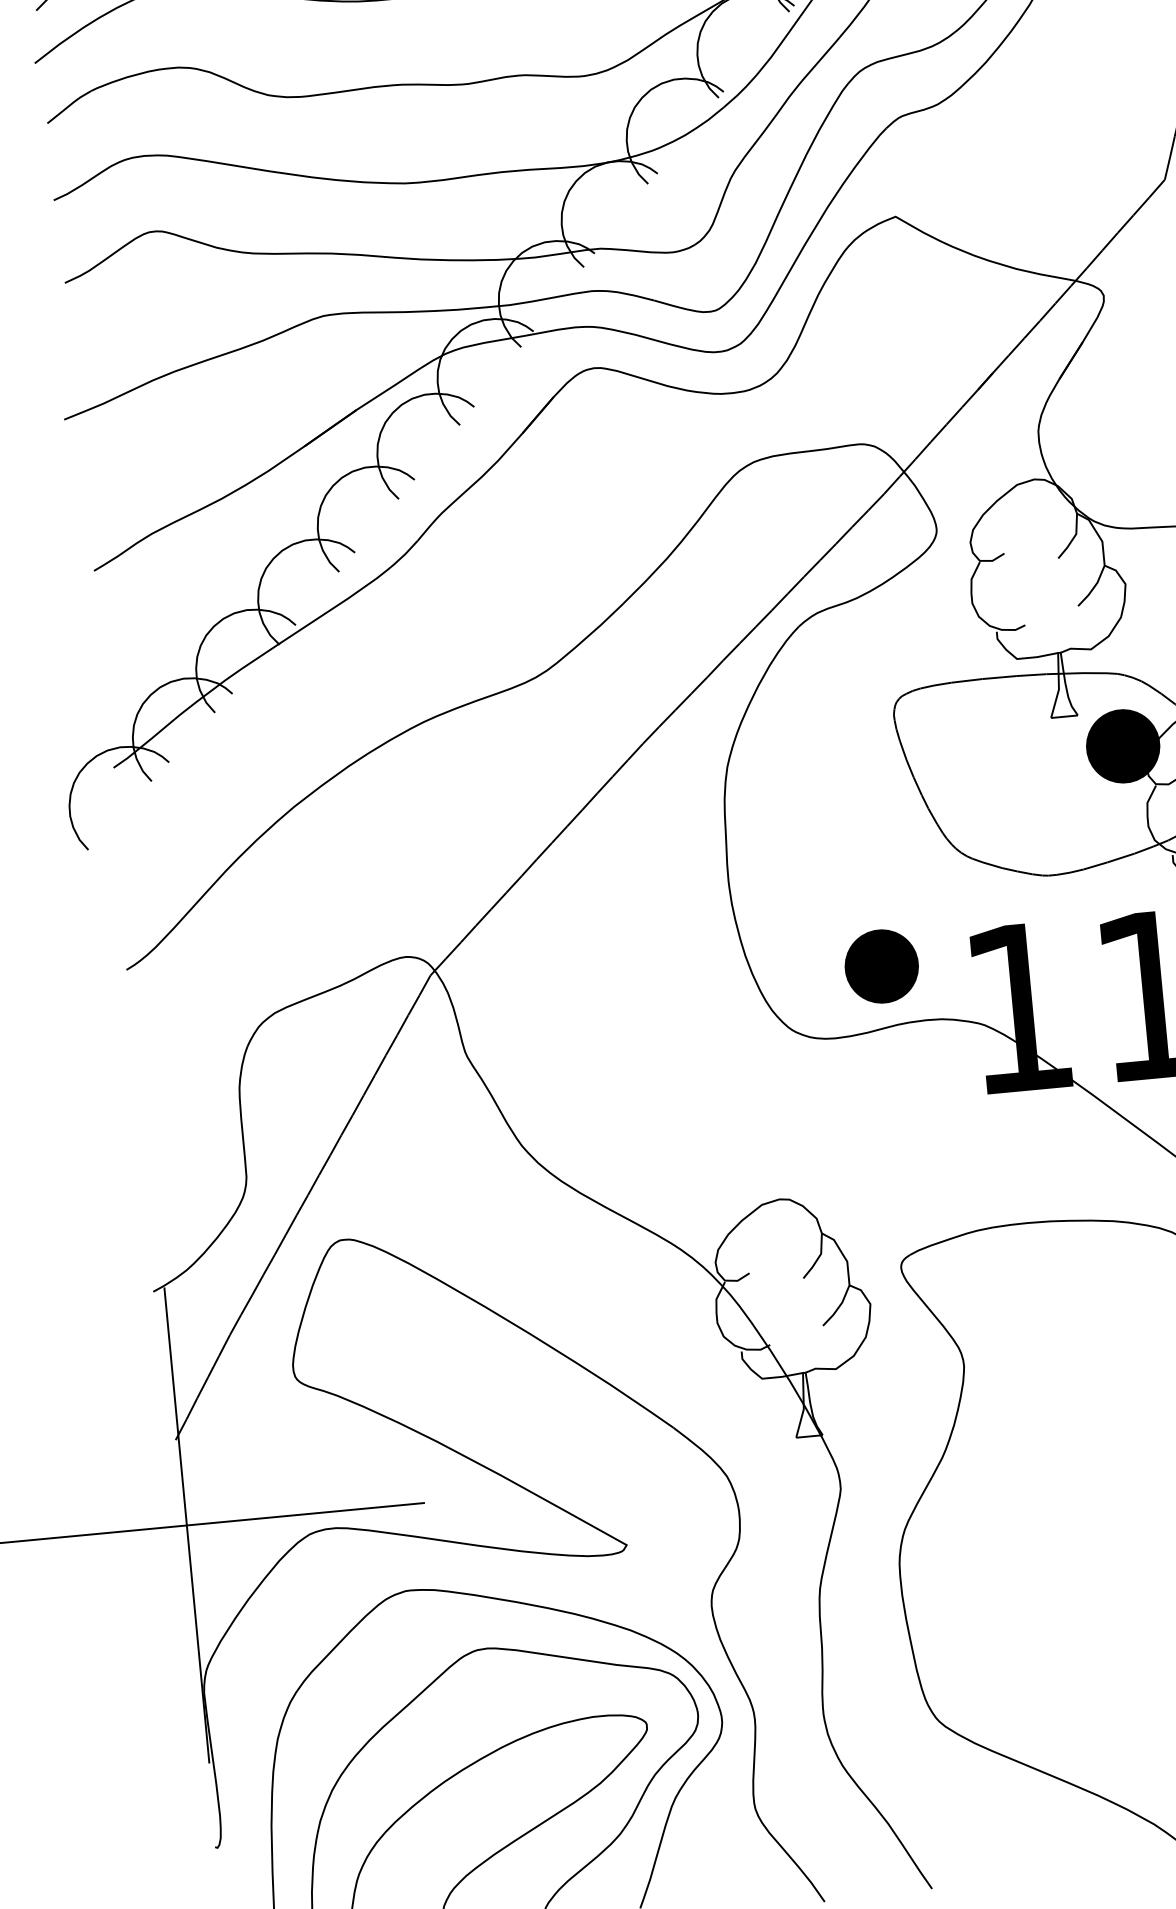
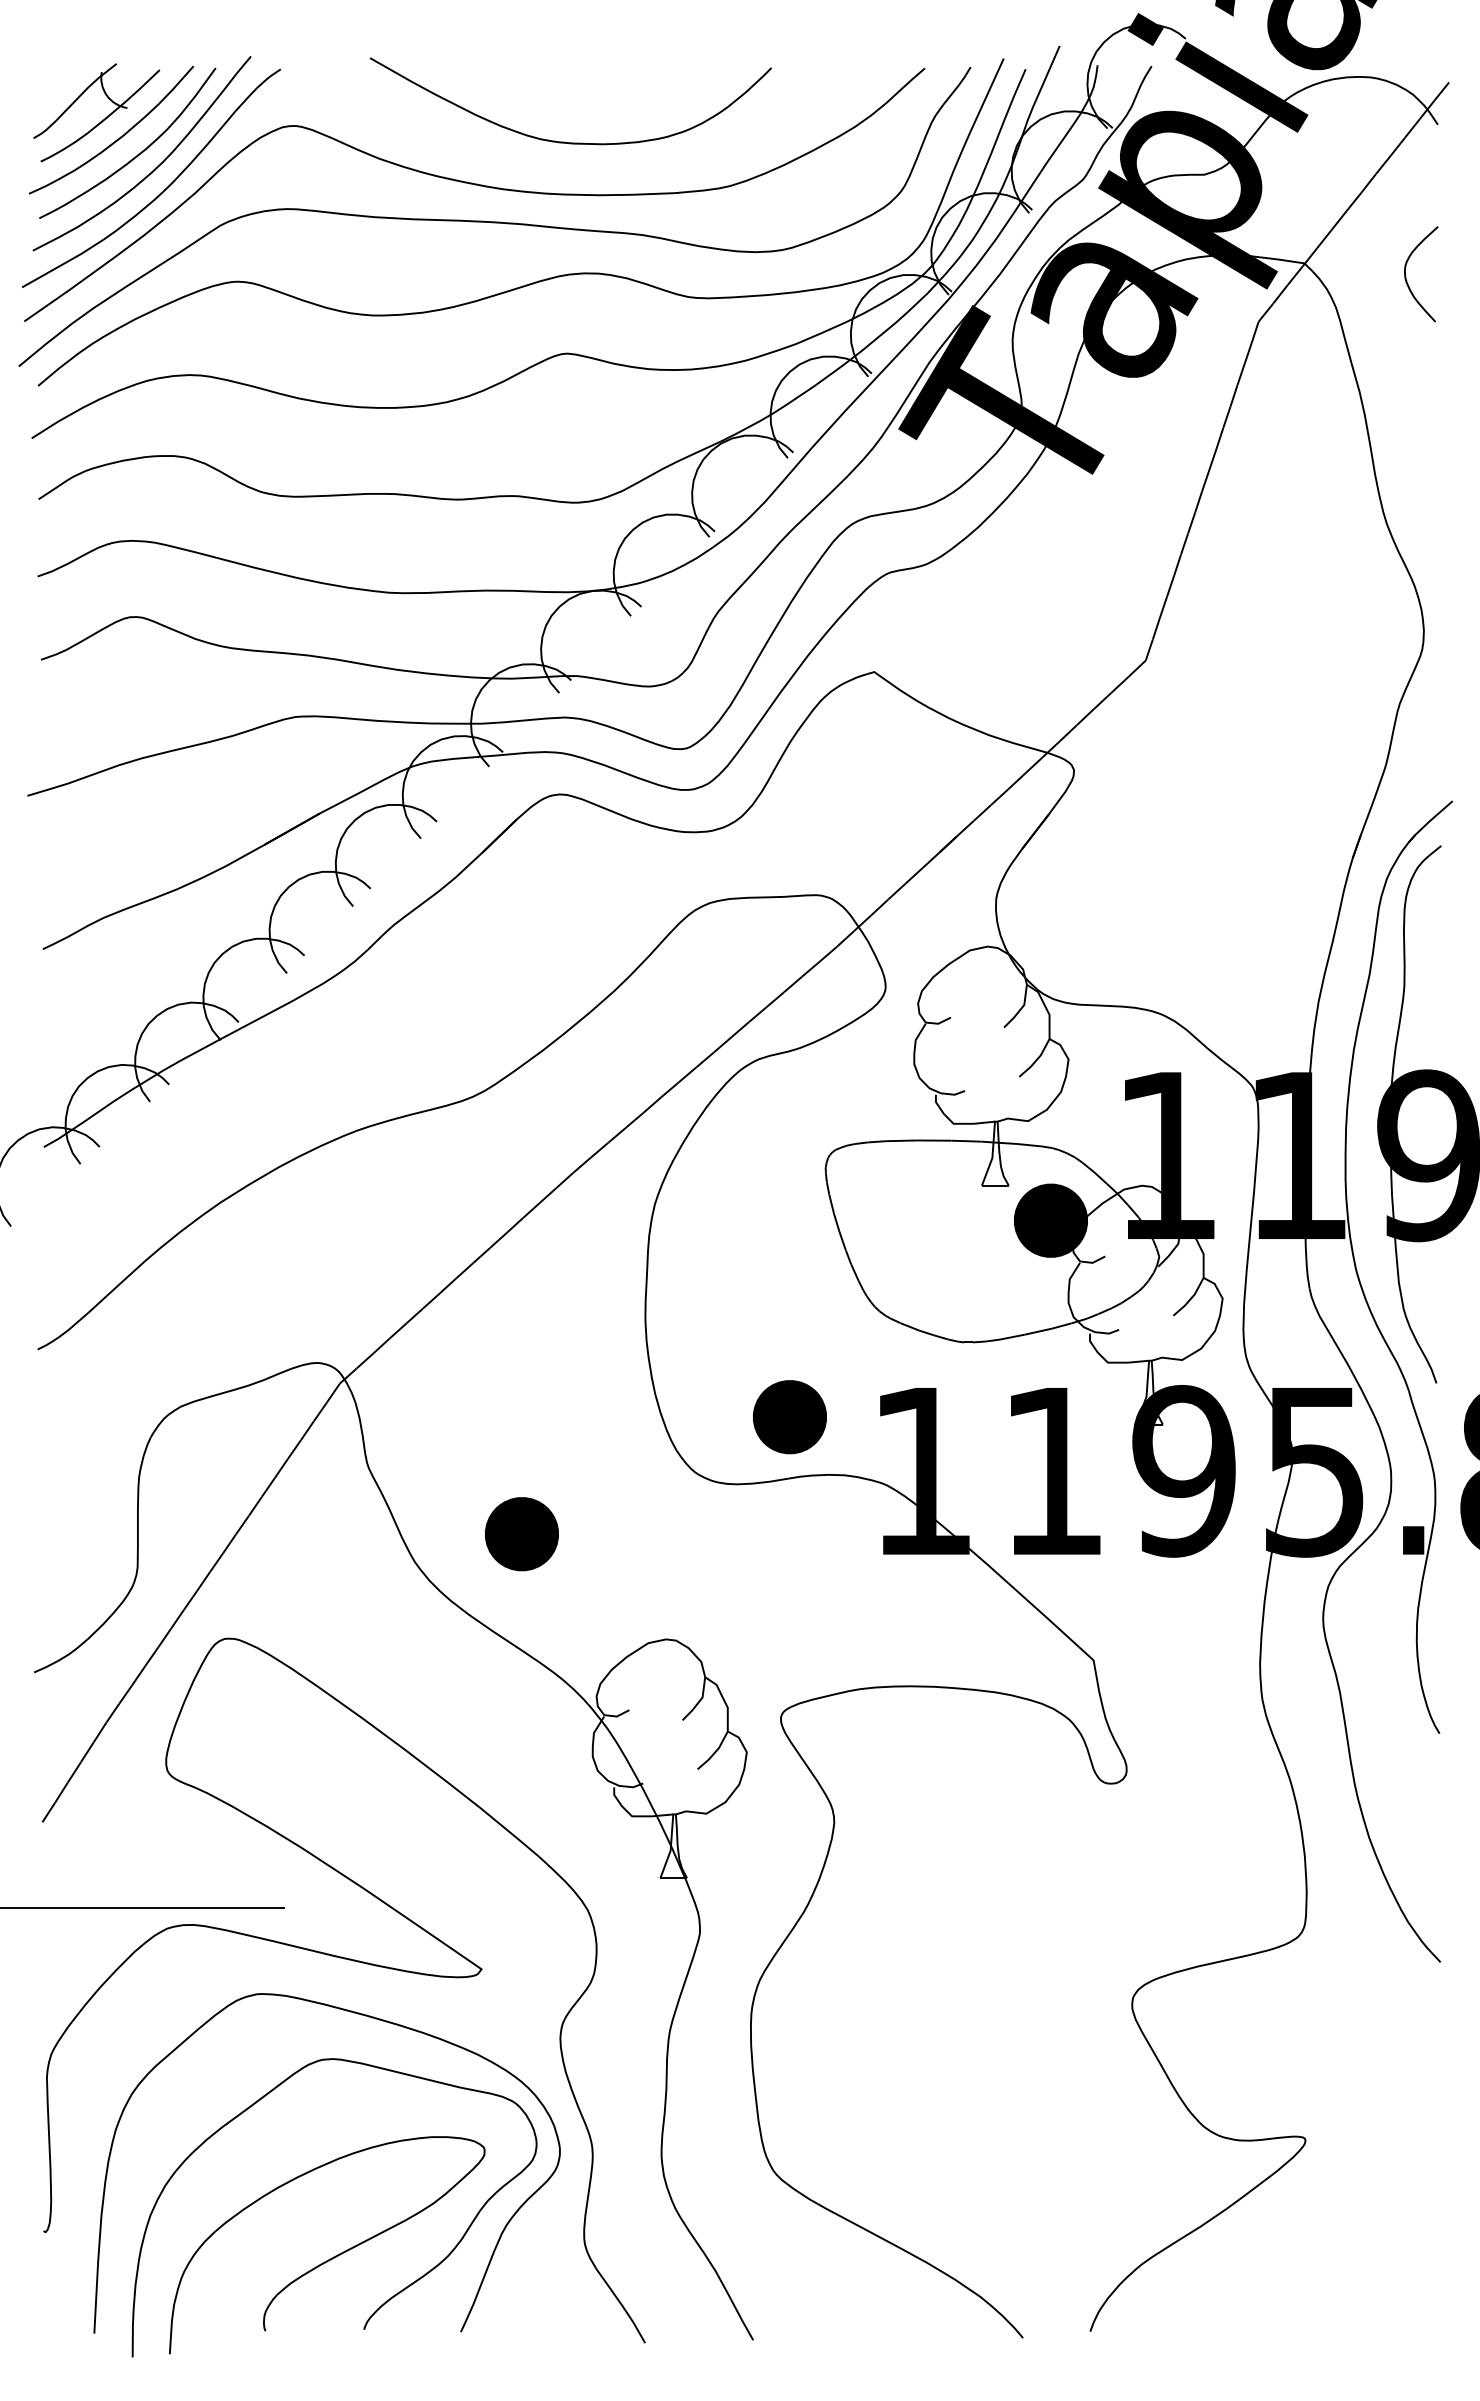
part: (625, 1108) -> (521, 1534), added
line: (186, 1525) -> (45, 1908), removed

